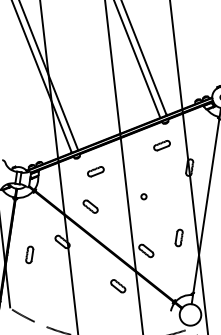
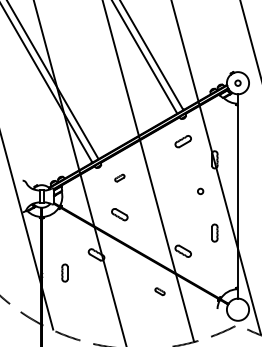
part: (95, 170) -> (119, 177), size x0.6
circle: (143, 196) -> (200, 191), moved
part: (117, 286) -> (159, 291), size x0.6

